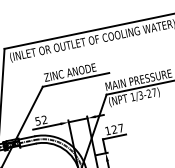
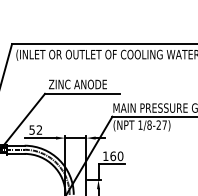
text: (140, 94) -> (149, 124), 1/3-27) -> 1/8-27)
text: (117, 129) -> (116, 156), 127 -> 160

